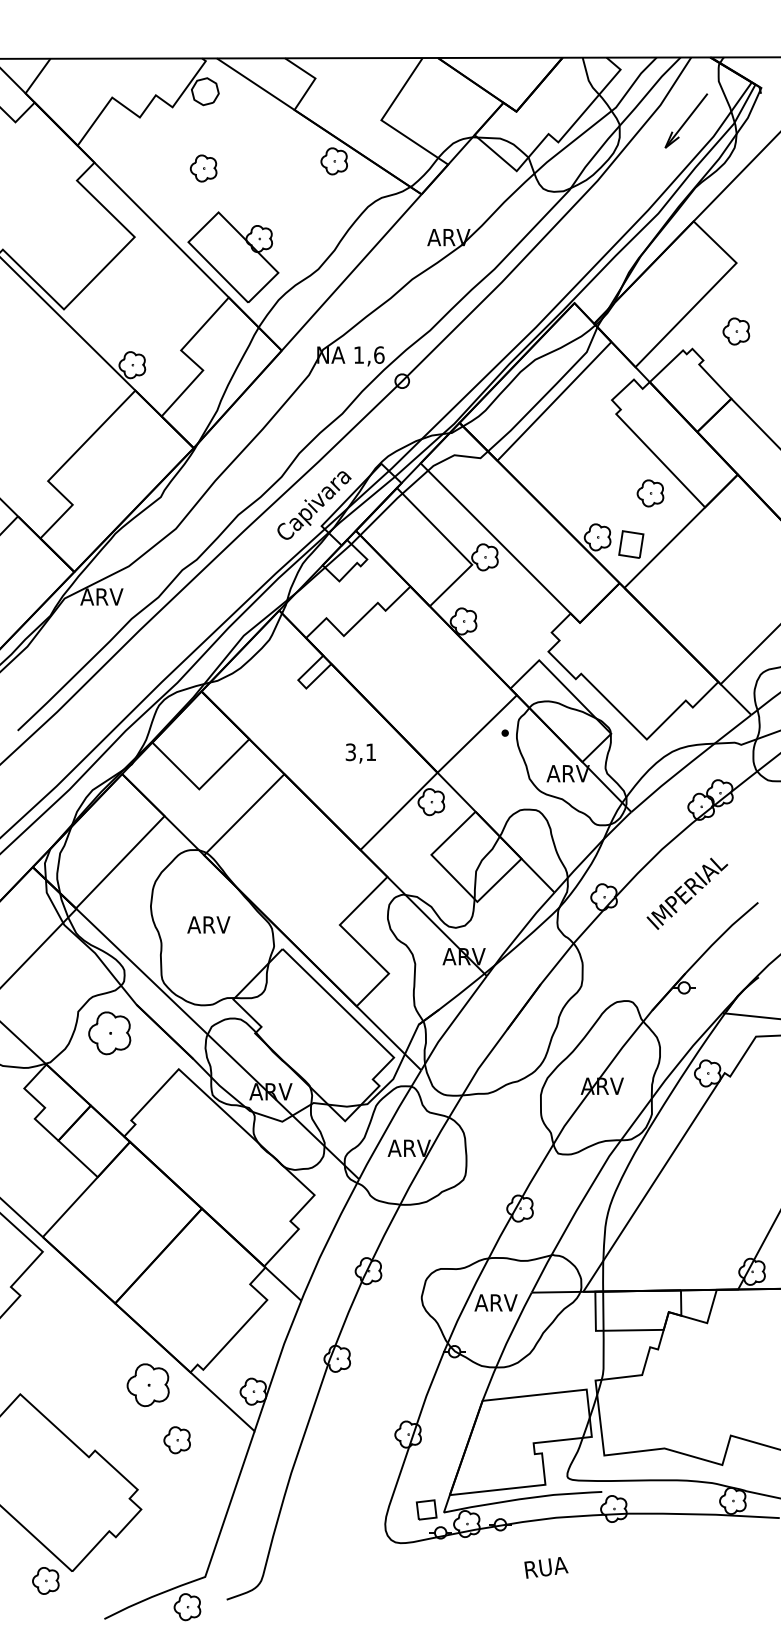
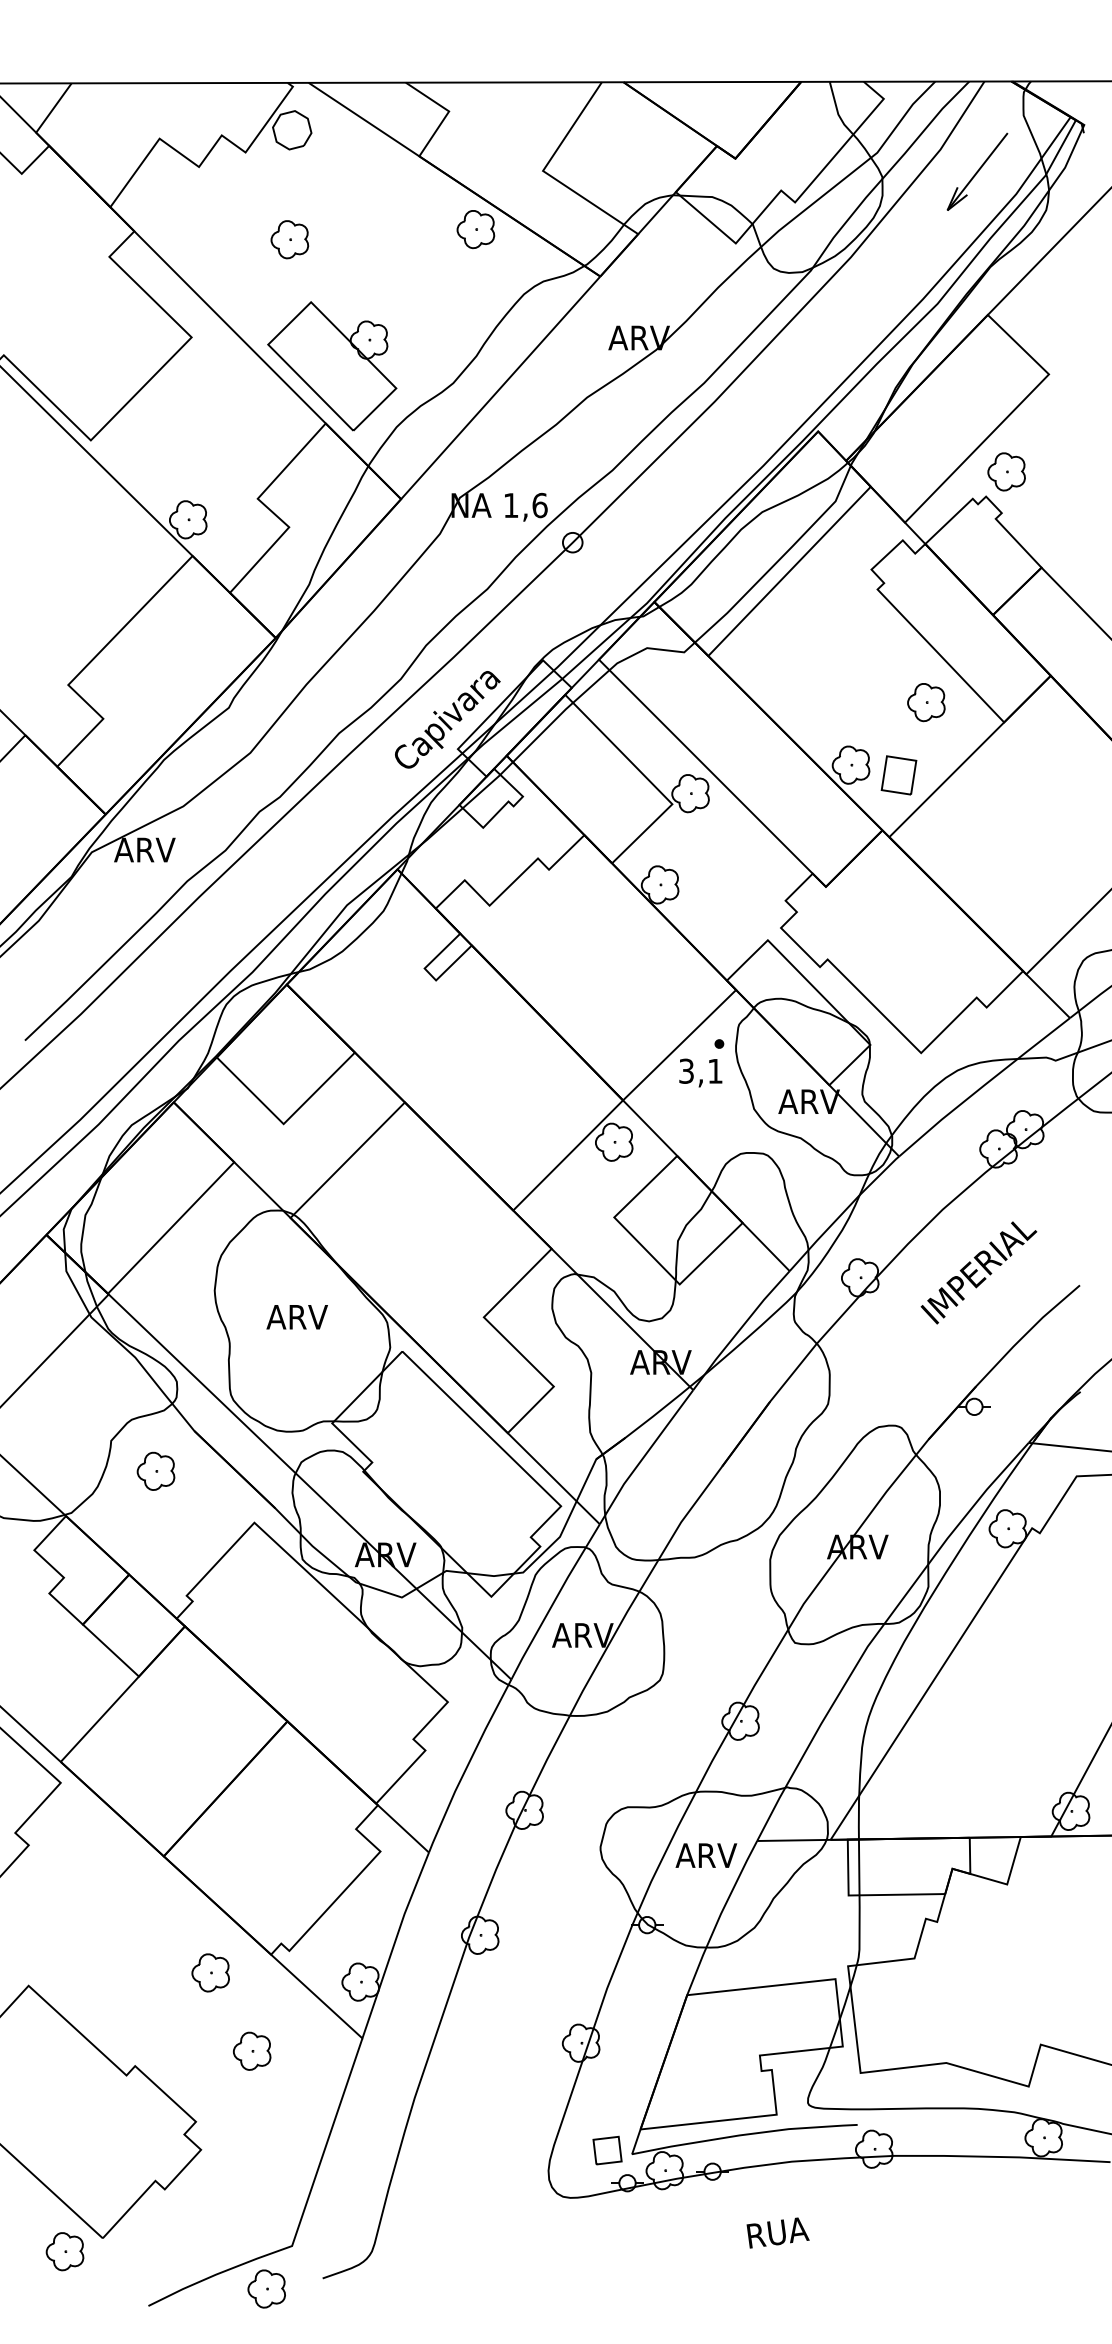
part: (736, 331) -> (1006, 471), moved
text: (360, 753) -> (700, 1072), moved
part: (109, 1032) -> (155, 1470), size x0.62
part: (147, 1384) -> (210, 1972), size x0.62

